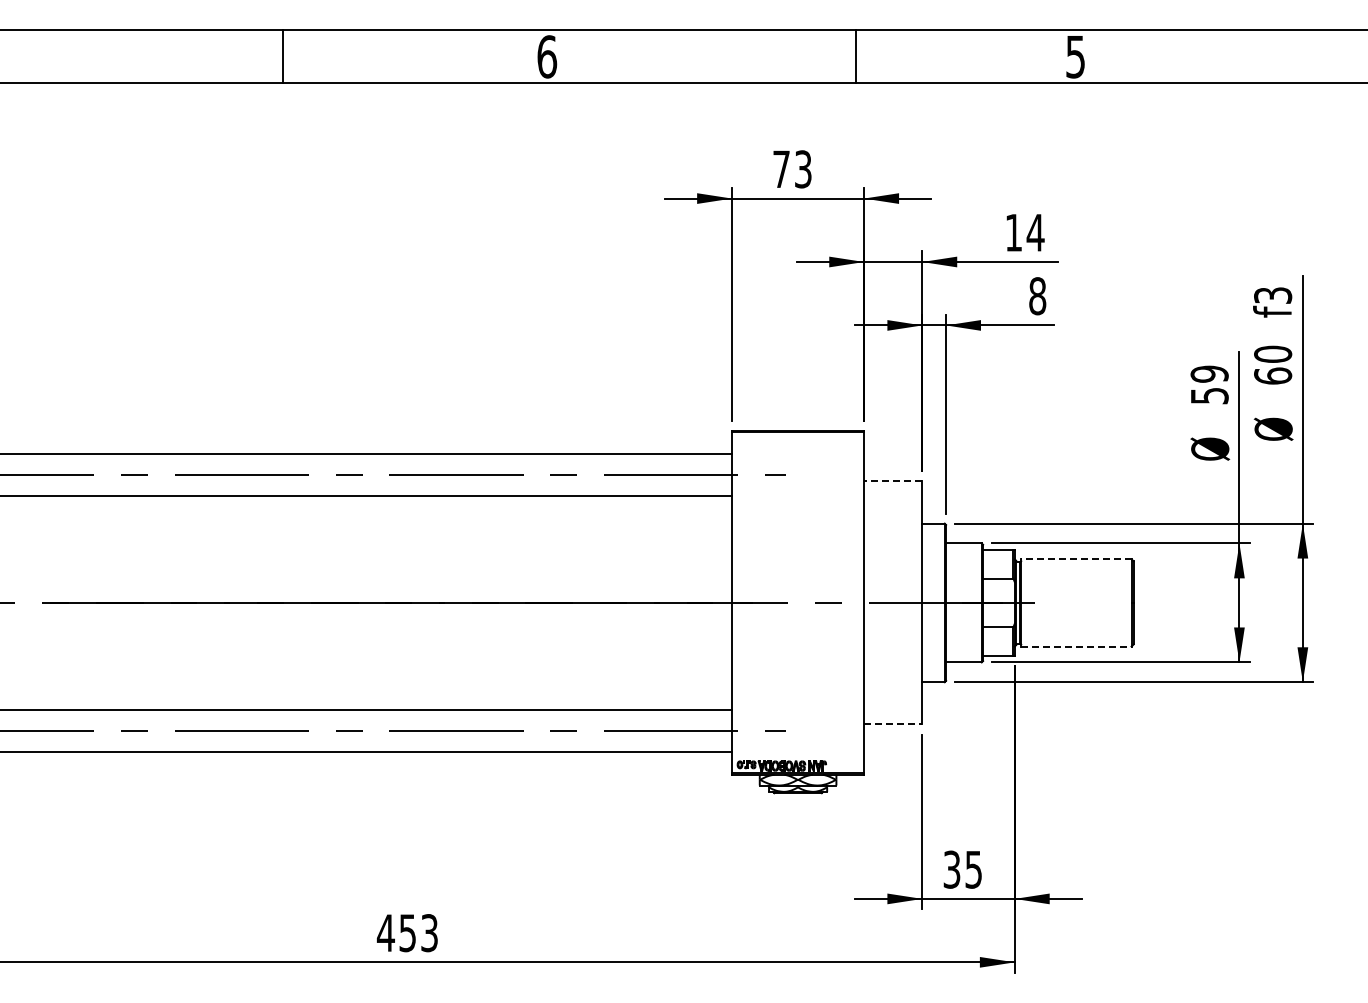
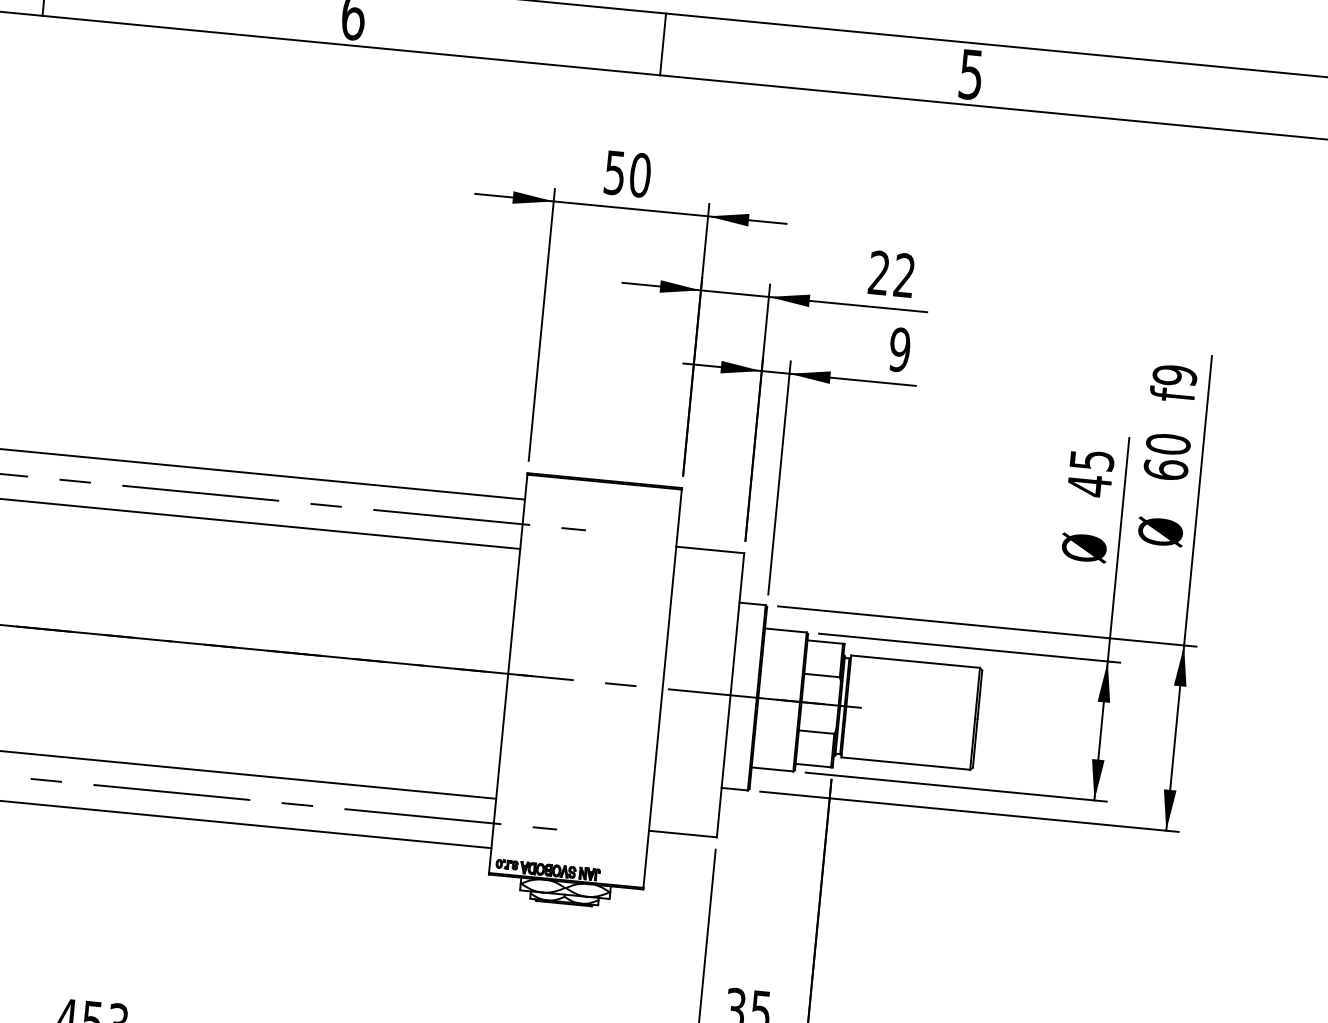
line: (855, 56) -> (662, 44), moved
text: (792, 169) -> (627, 174), 73 -> 50
text: (1024, 232) -> (891, 273), 14 -> 22
text: (1273, 295) -> (1175, 375), f3 -> f9
text: (1037, 296) -> (899, 350), 8 -> 9
text: (1209, 385) -> (1090, 473), 59 -> 45
line: (892, 481) -> (709, 550), dashed -> solid
line: (1076, 559) -> (915, 661), dashed -> solid
line: (1077, 646) -> (906, 763), dashed -> solid
line: (893, 724) -> (683, 834), dashed -> solid

